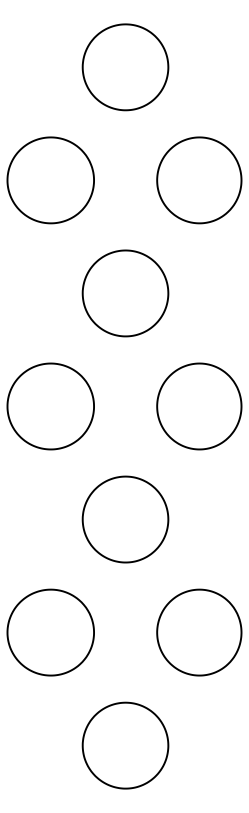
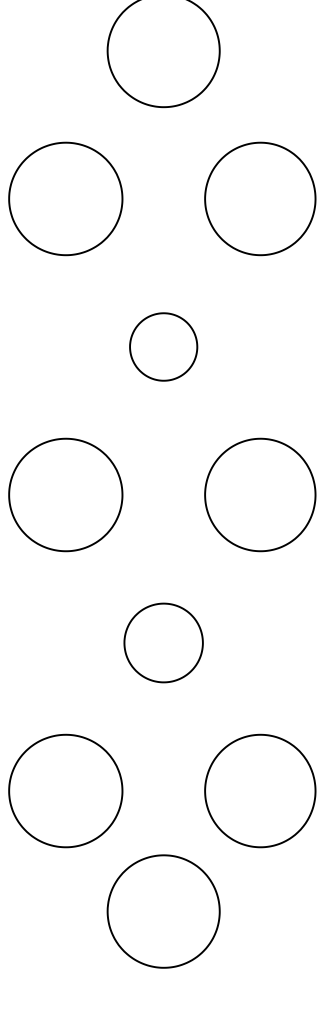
part: (125, 293) -> (163, 347), size x0.6
part: (125, 519) -> (163, 642), size x0.7
part: (125, 745) -> (163, 911), moved

